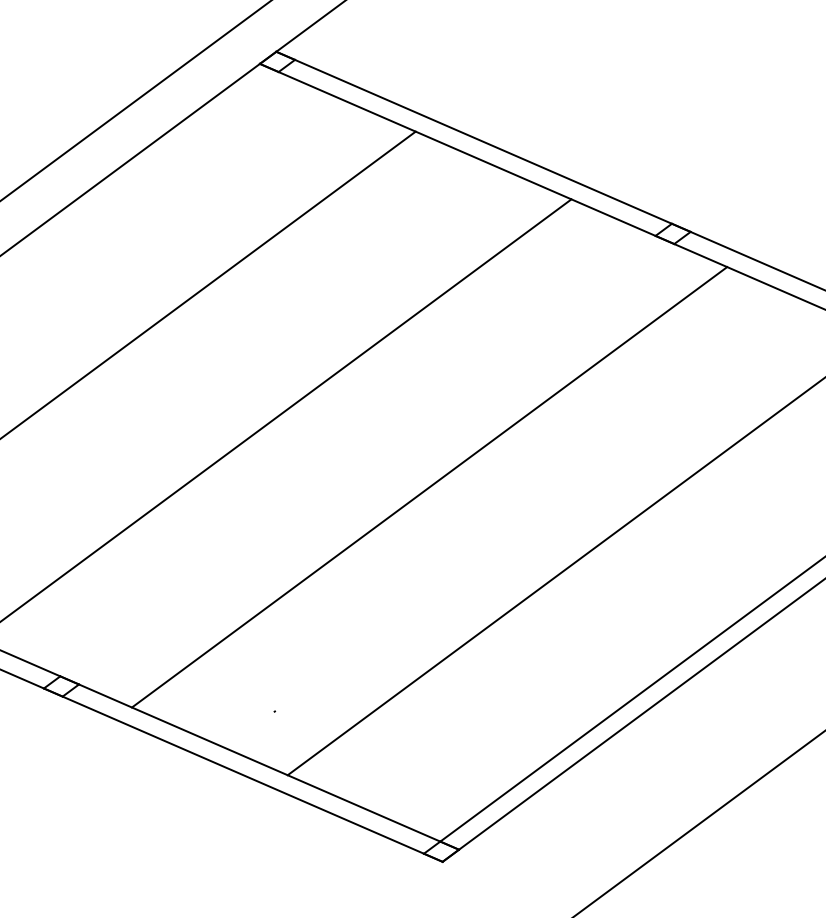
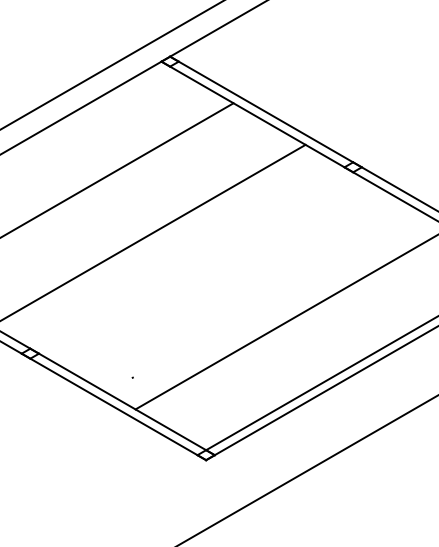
line: (429, 485) -> (220, 276), removed

